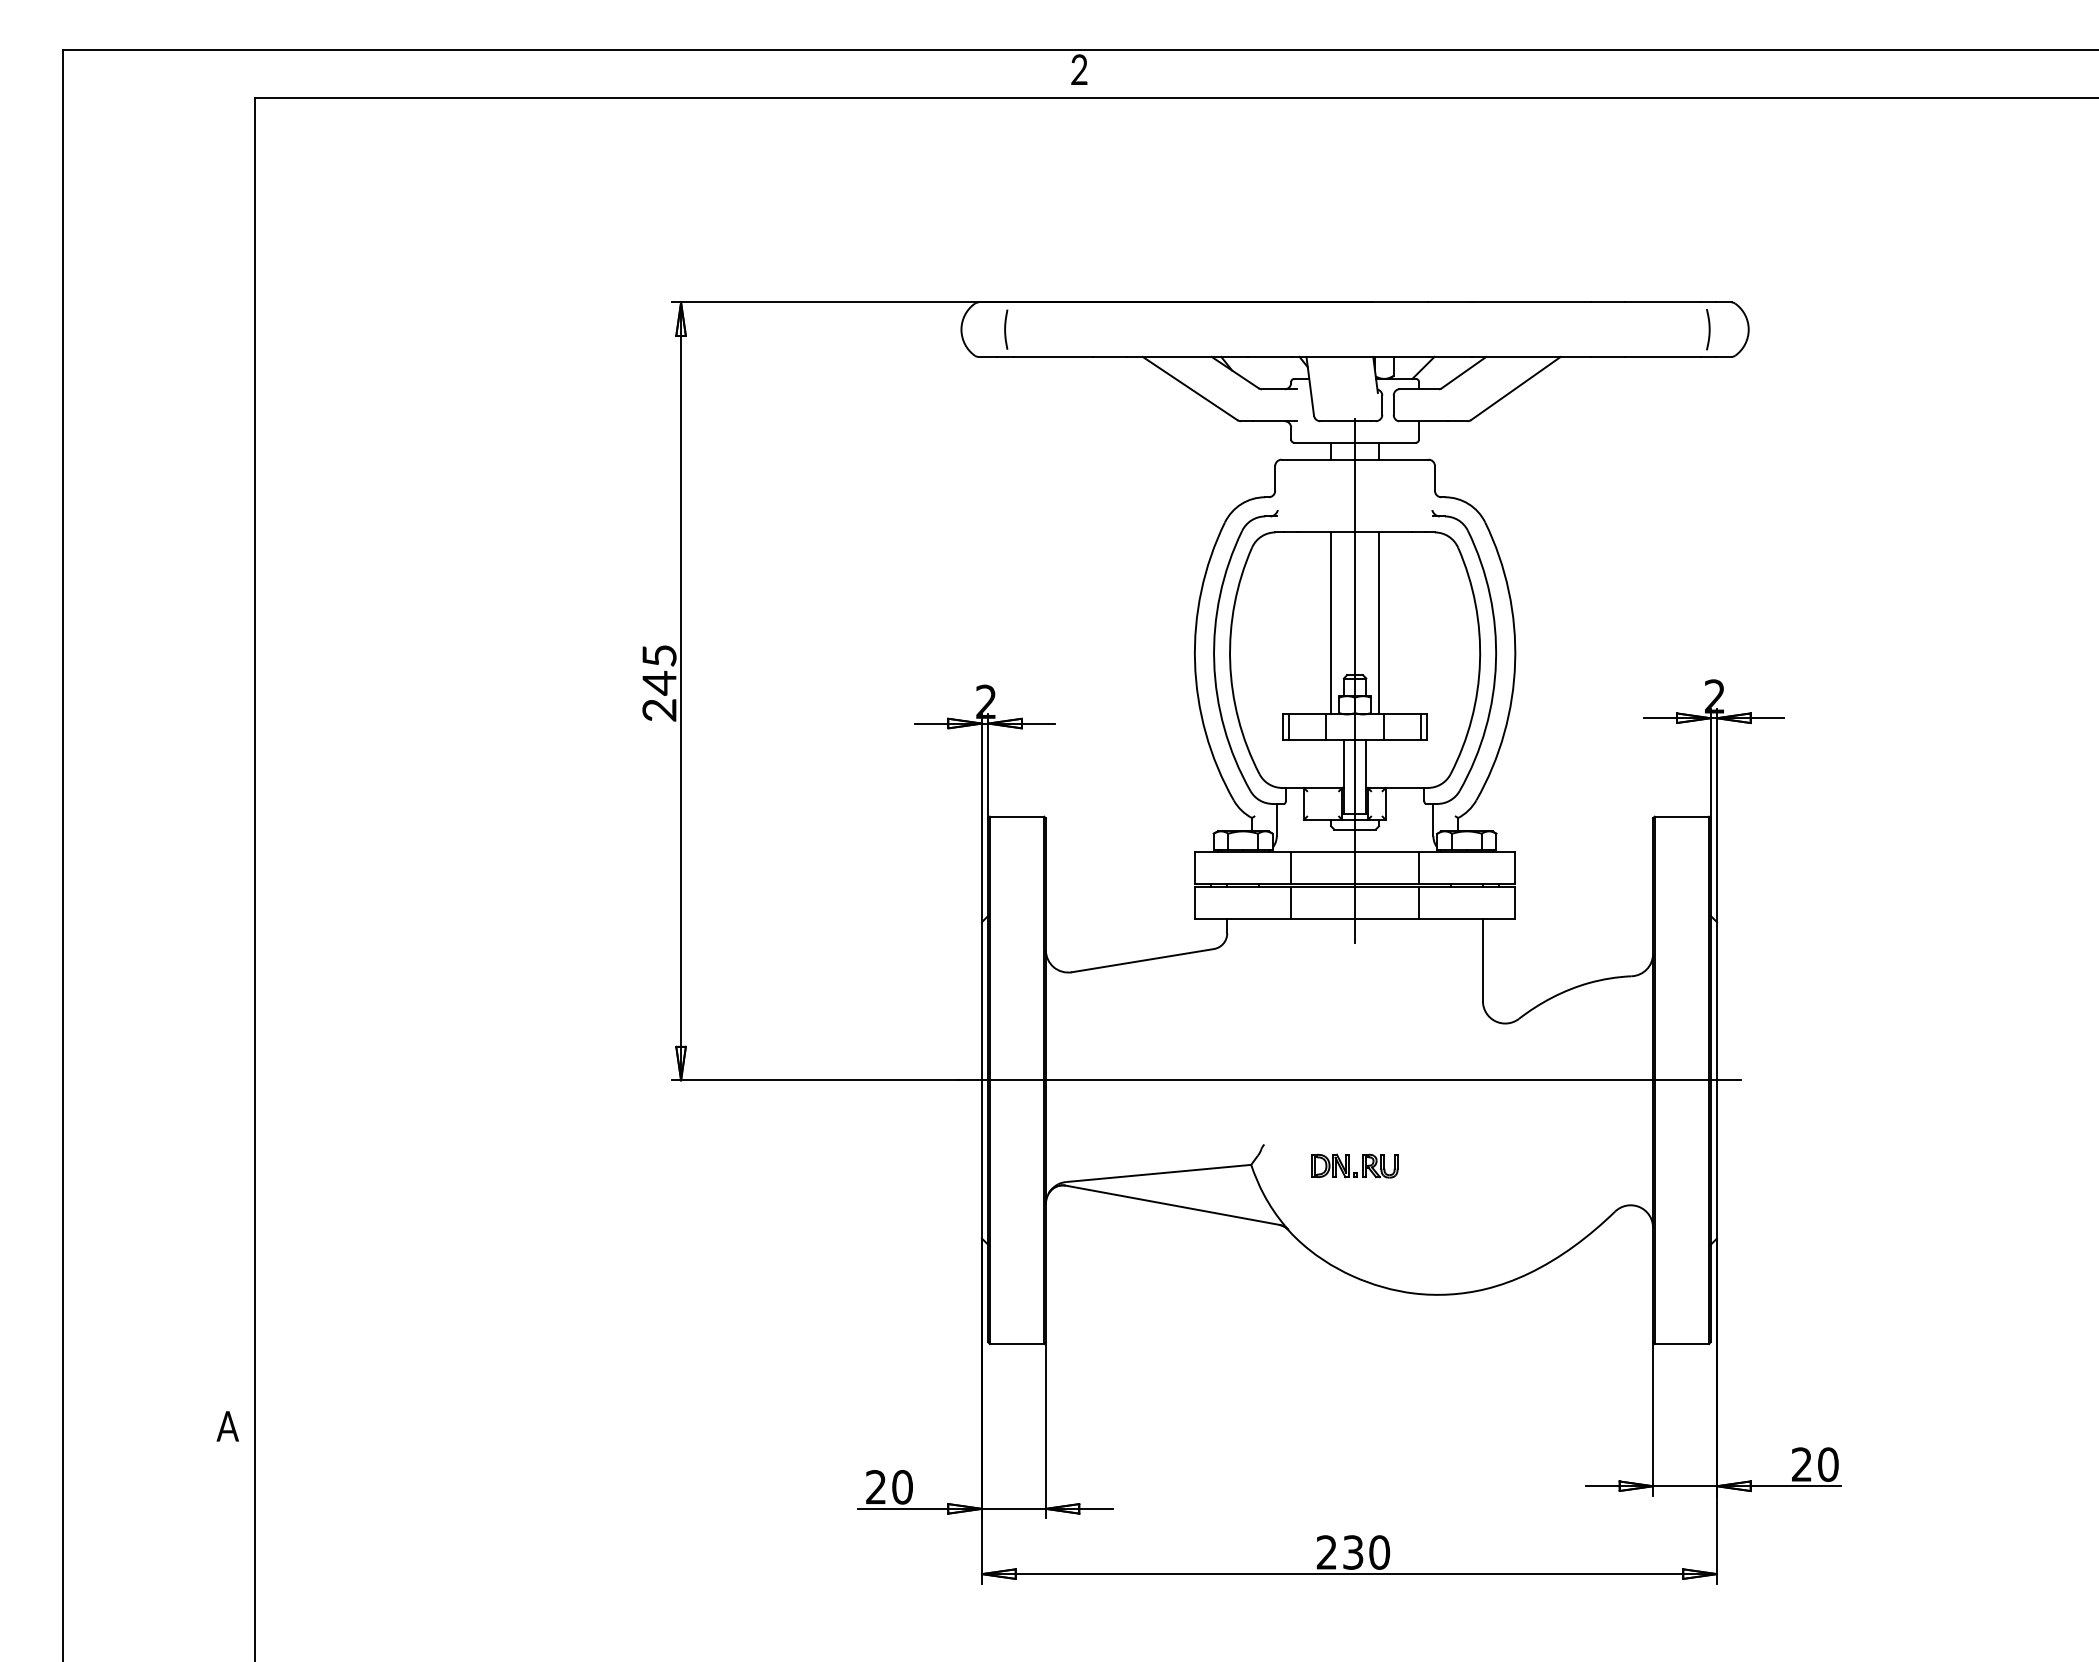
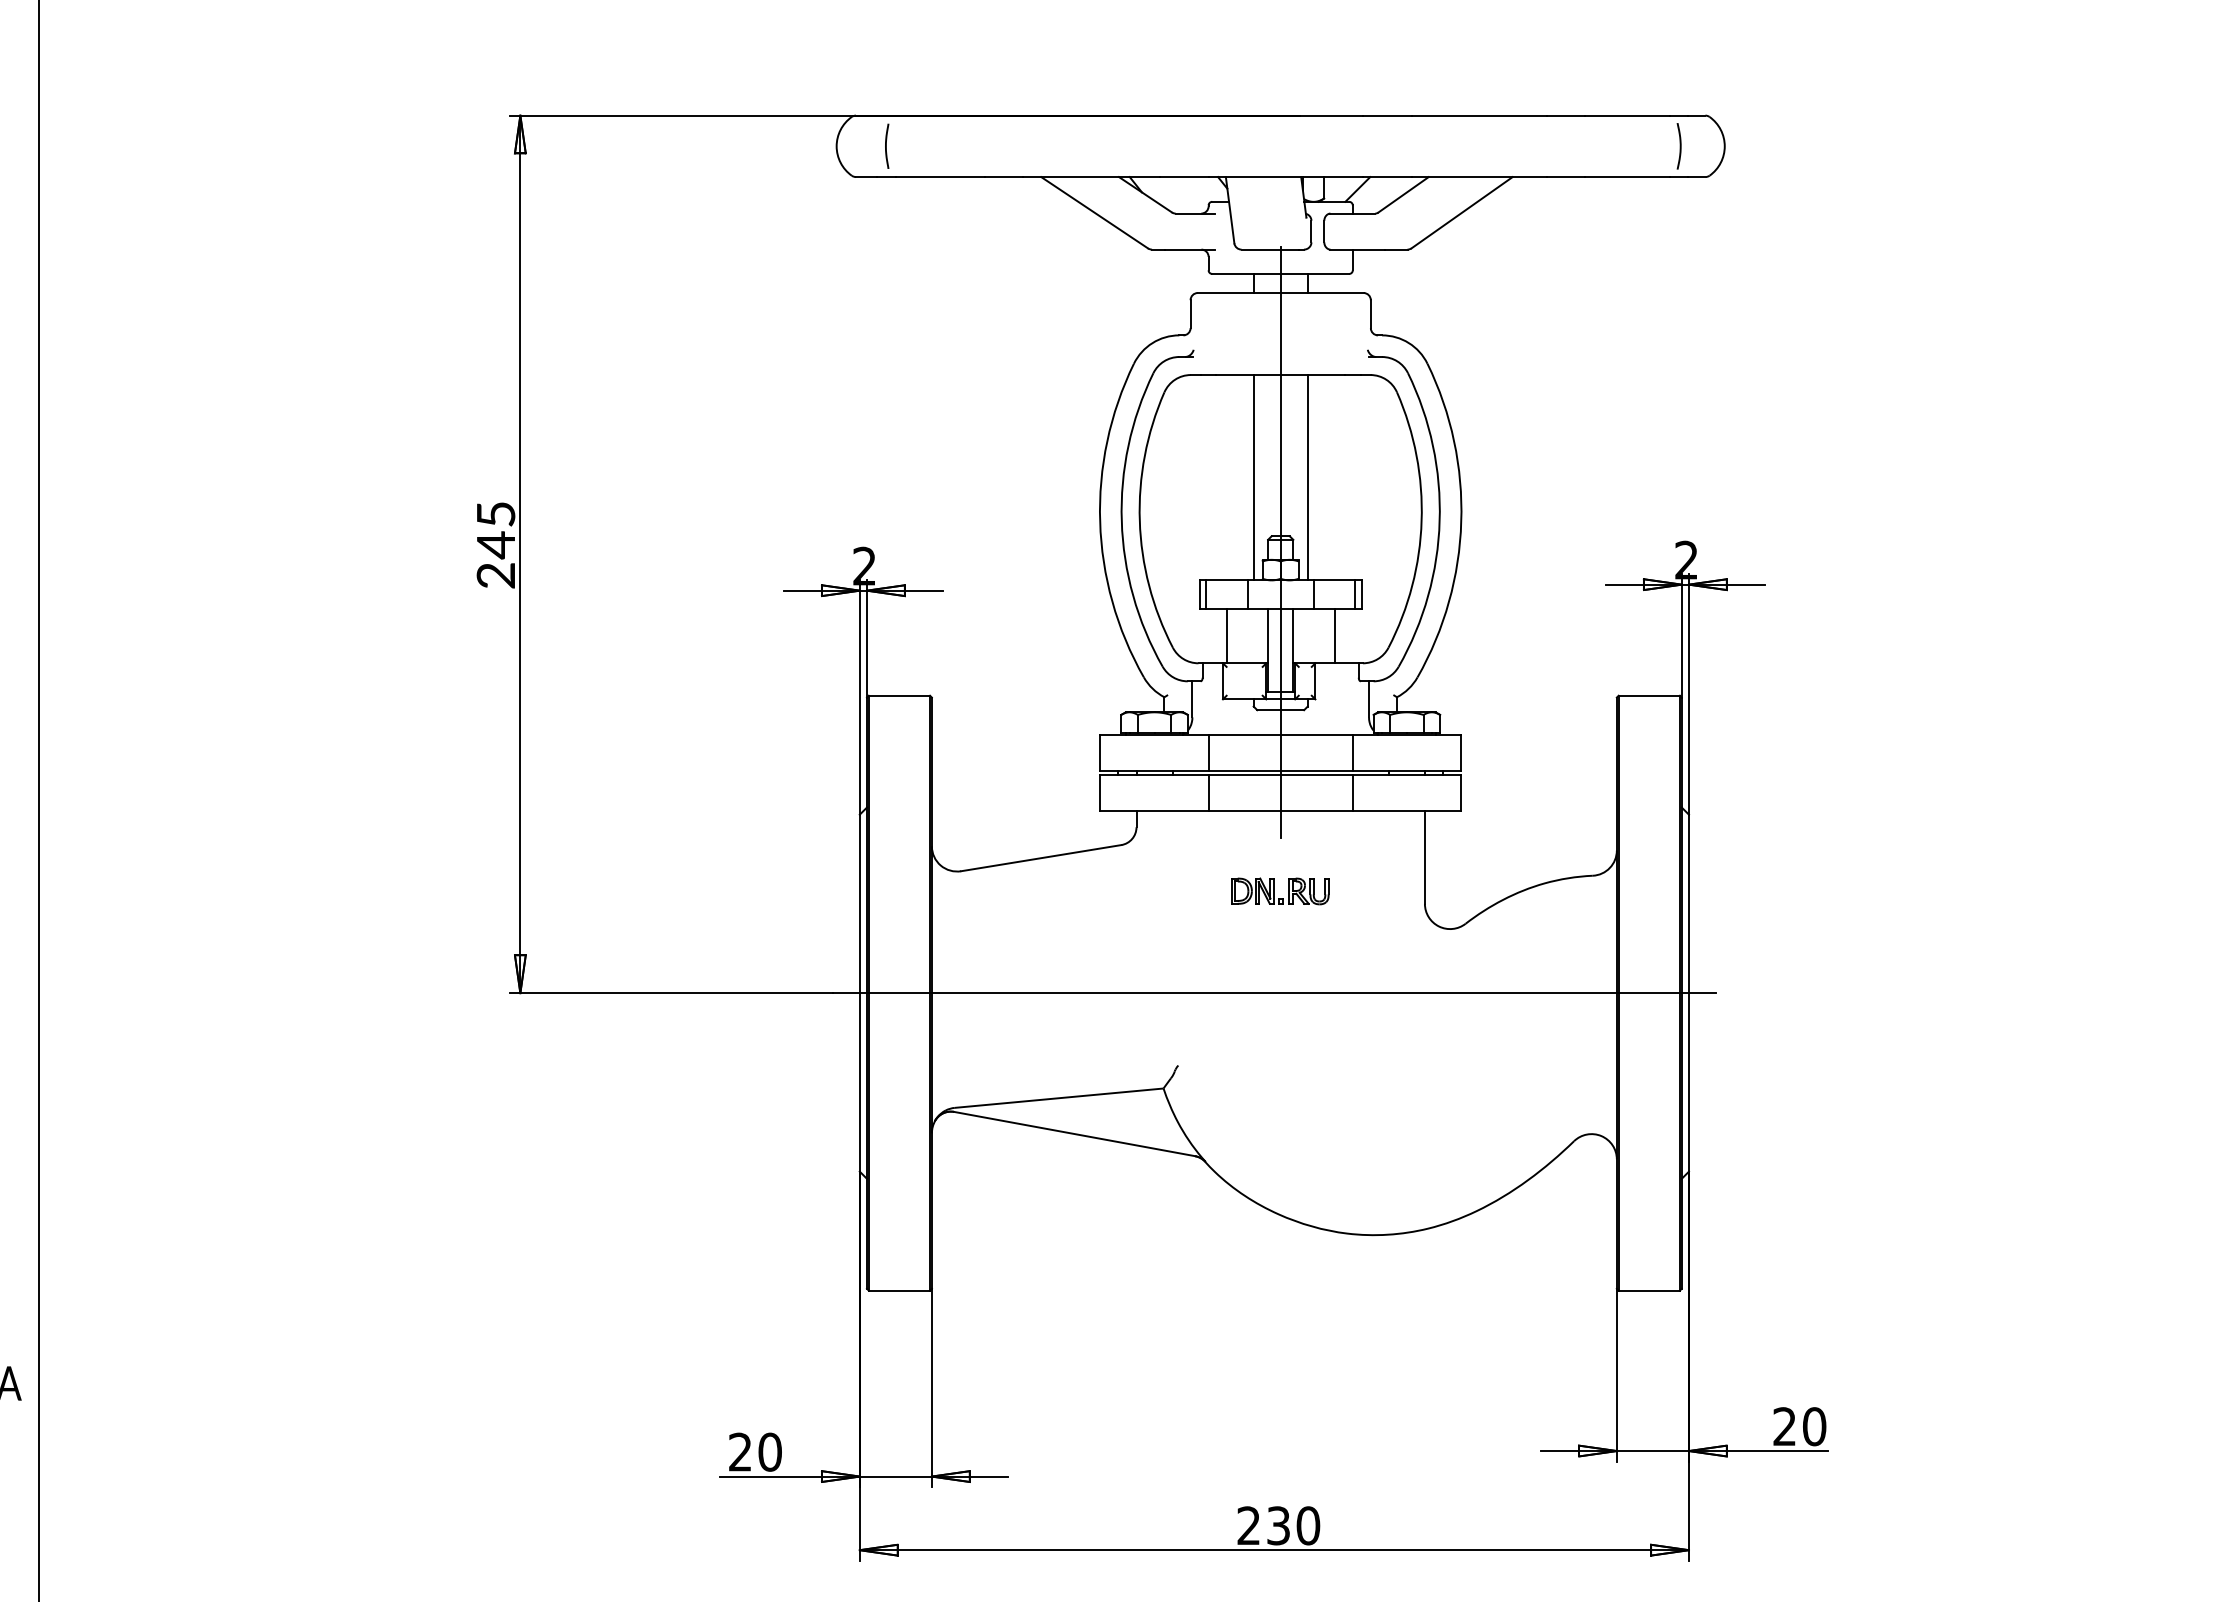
line: (1307, 763) -> (1227, 635), added
line: (1403, 763) -> (1335, 635), added
part: (1354, 1165) -> (1280, 890), moved

